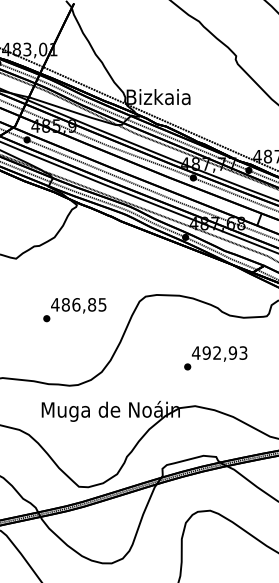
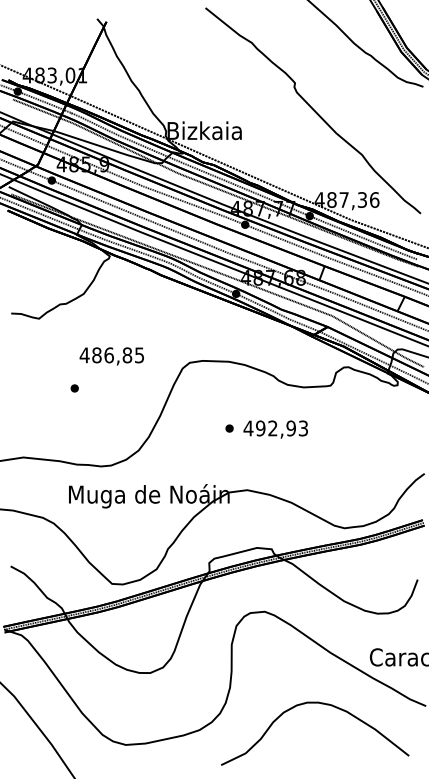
text: (78, 305) -> (111, 356), moved
part: (187, 366) -> (229, 428), moved

